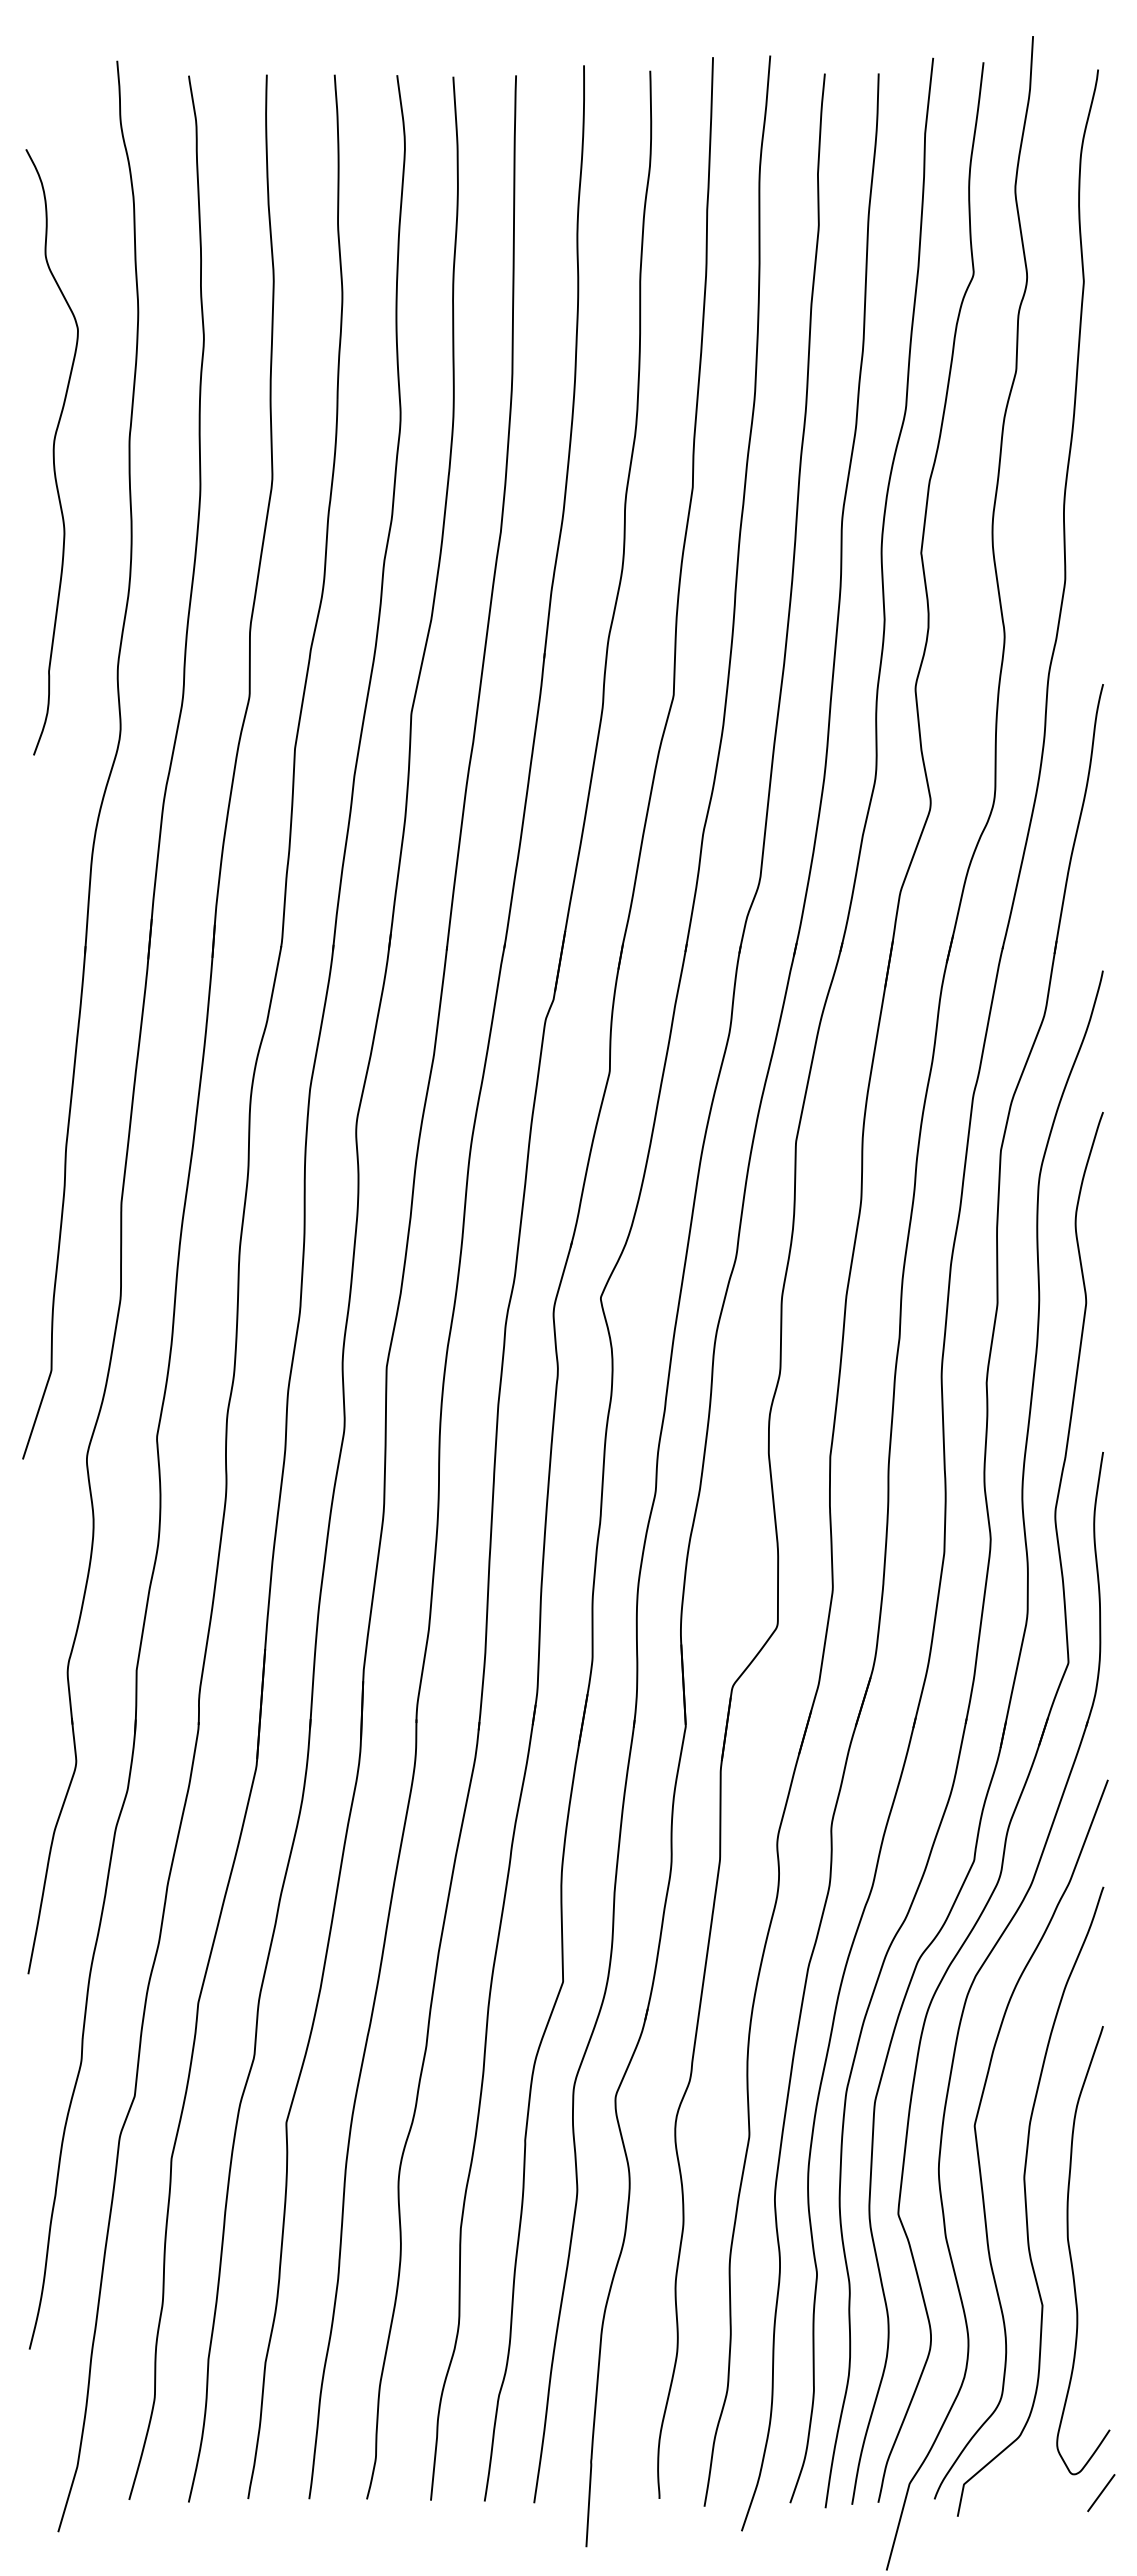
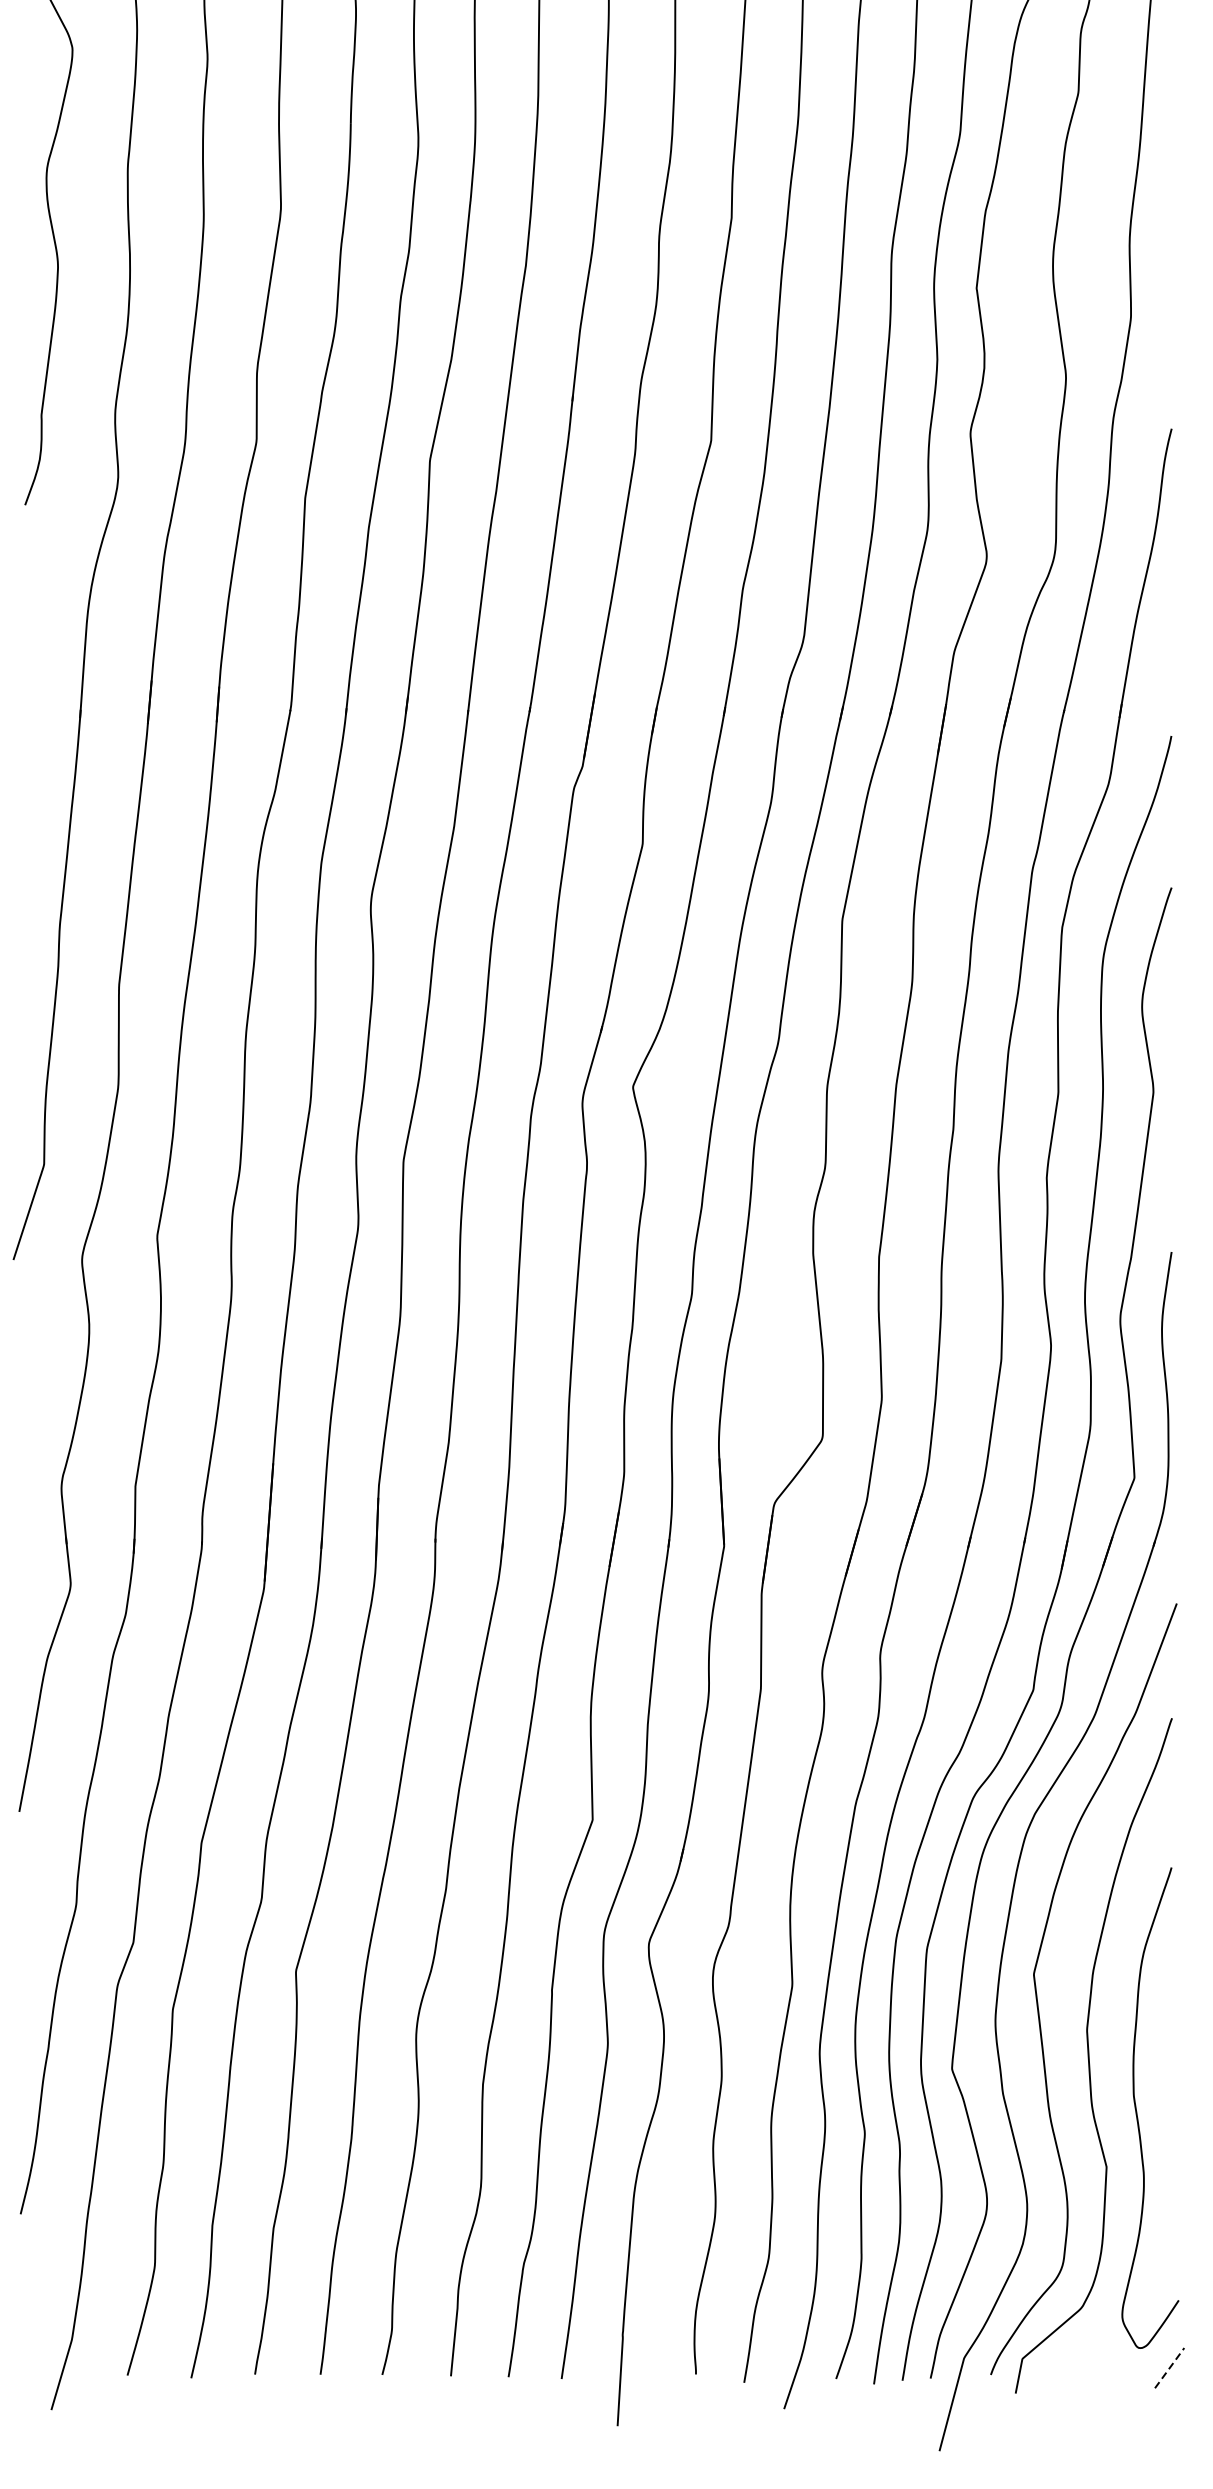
line: (1101, 2492) -> (1169, 2367), solid -> dashed

